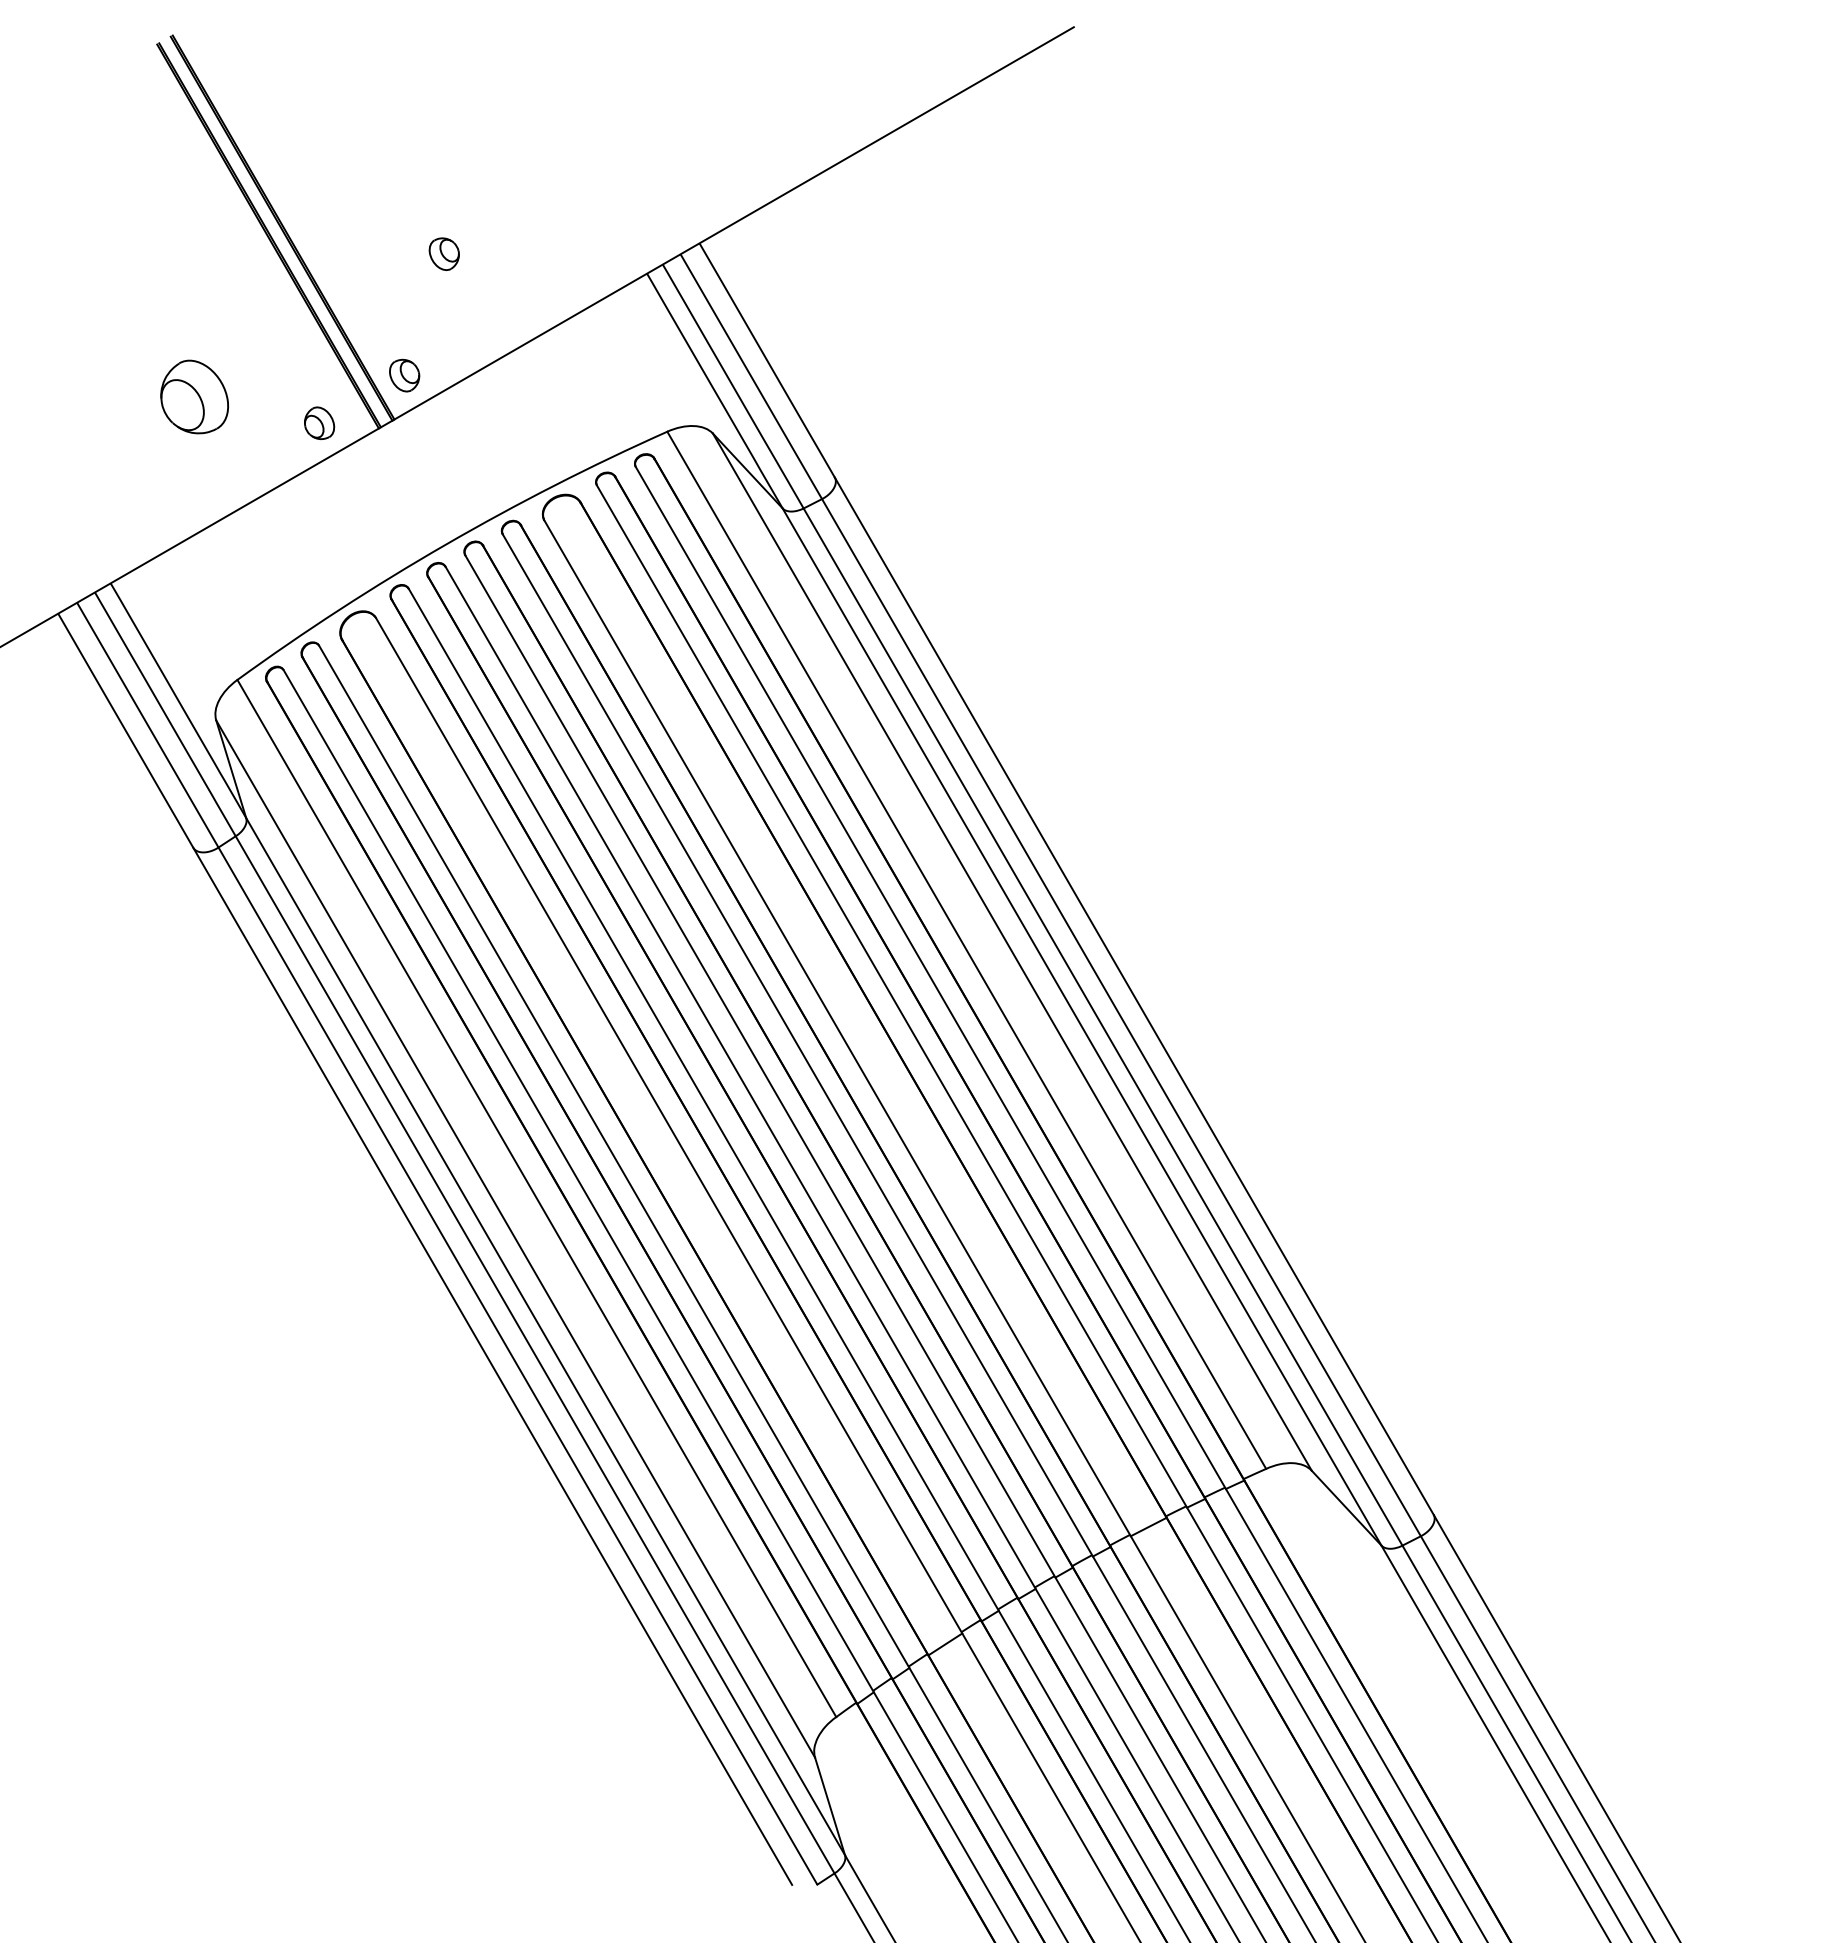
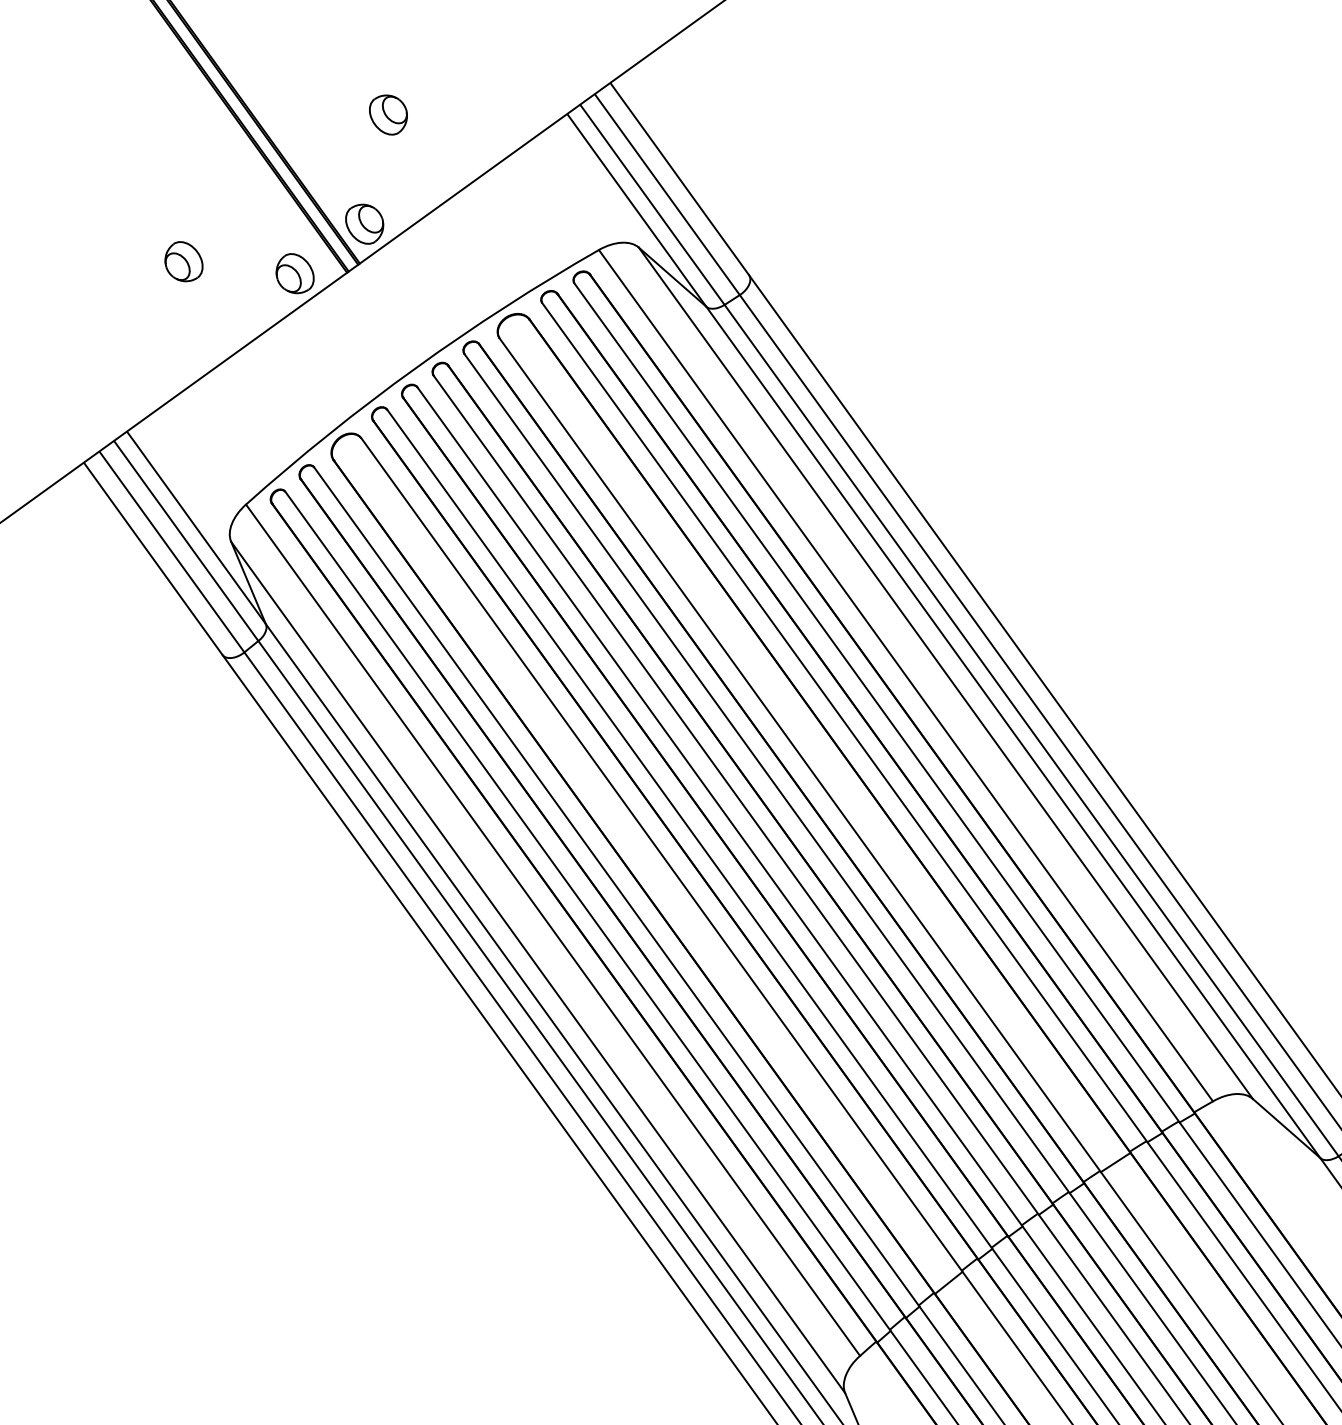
part: (444, 253) -> (388, 114), size x1.43
part: (404, 375) -> (364, 224), size x1.43
part: (194, 396) -> (183, 261), size x0.62
part: (319, 422) -> (294, 272), size x1.43

